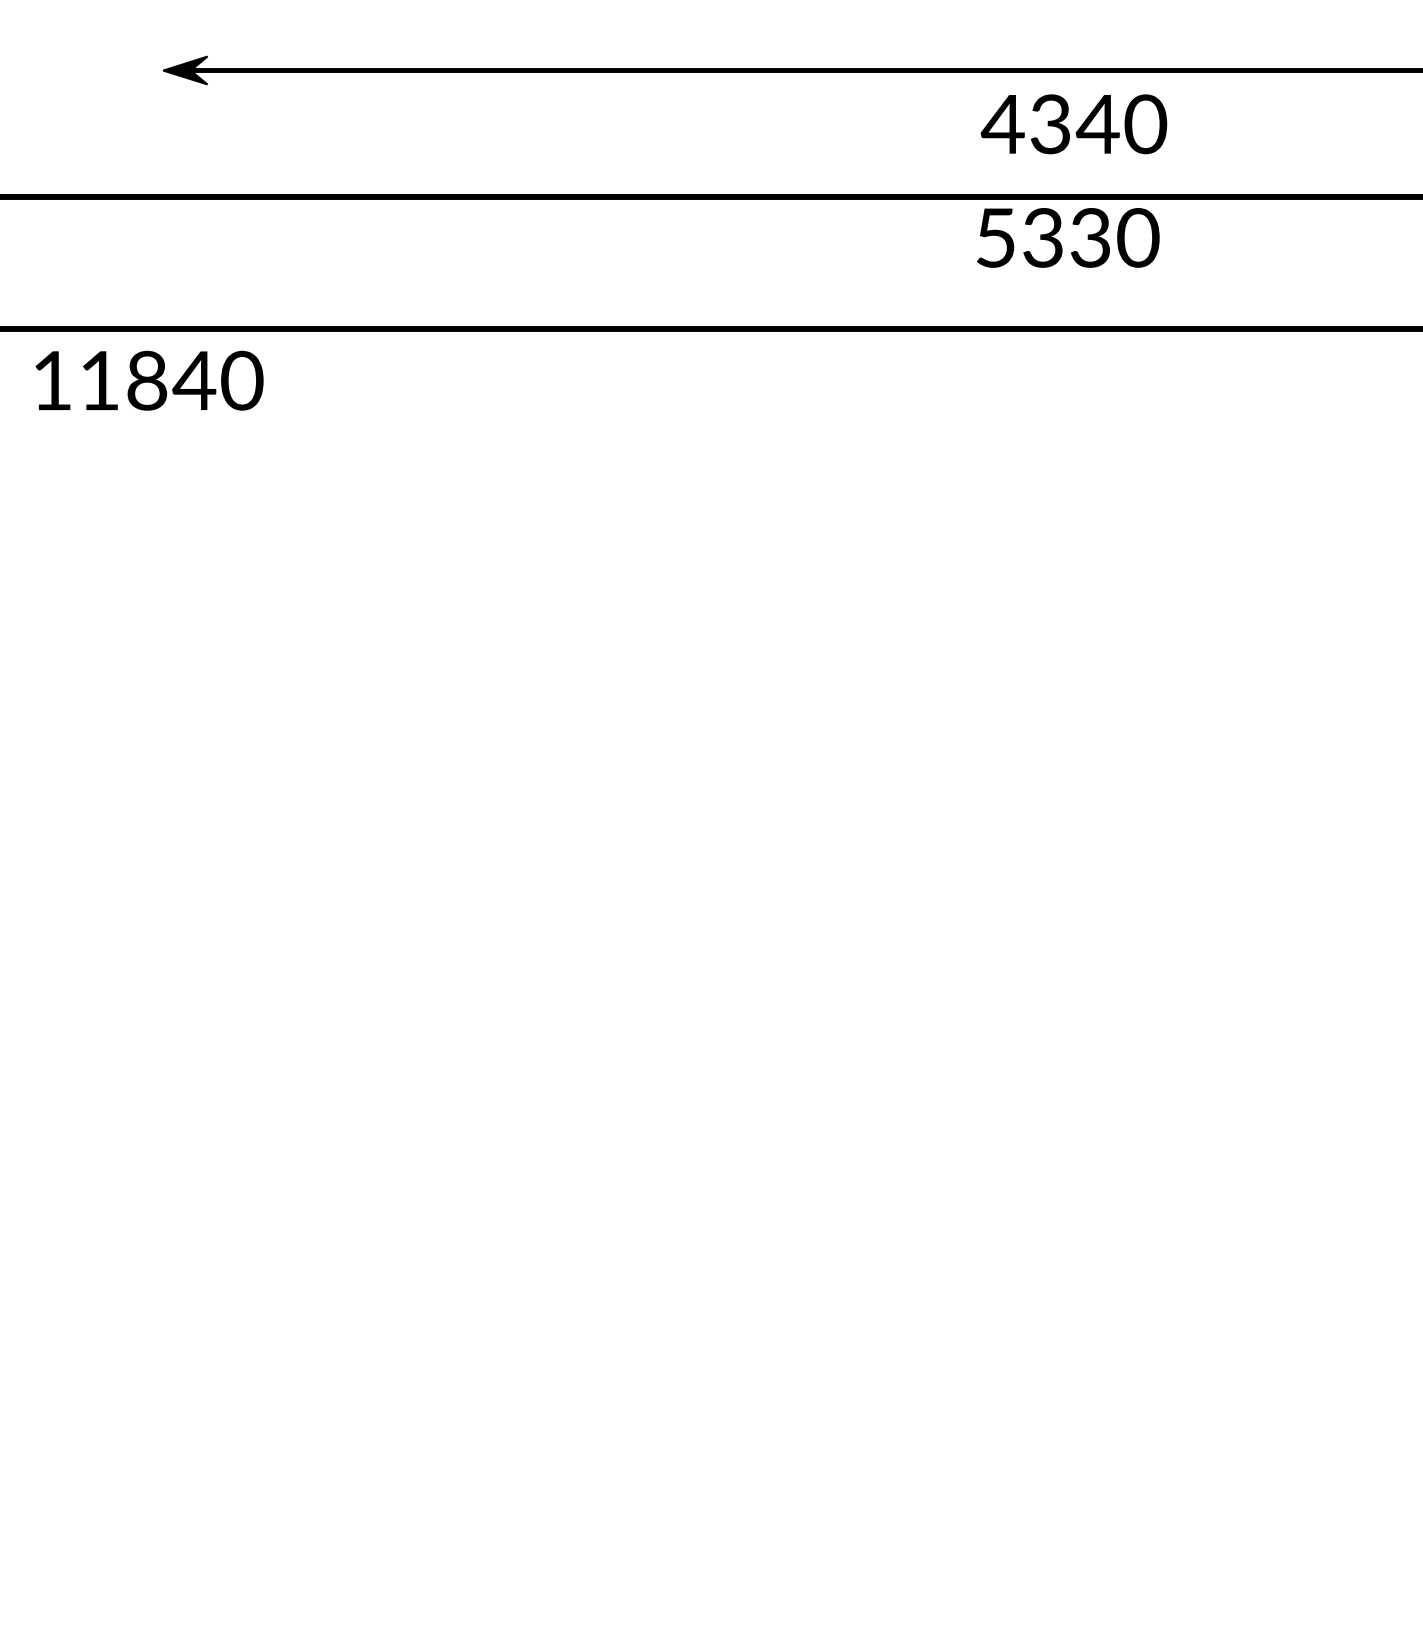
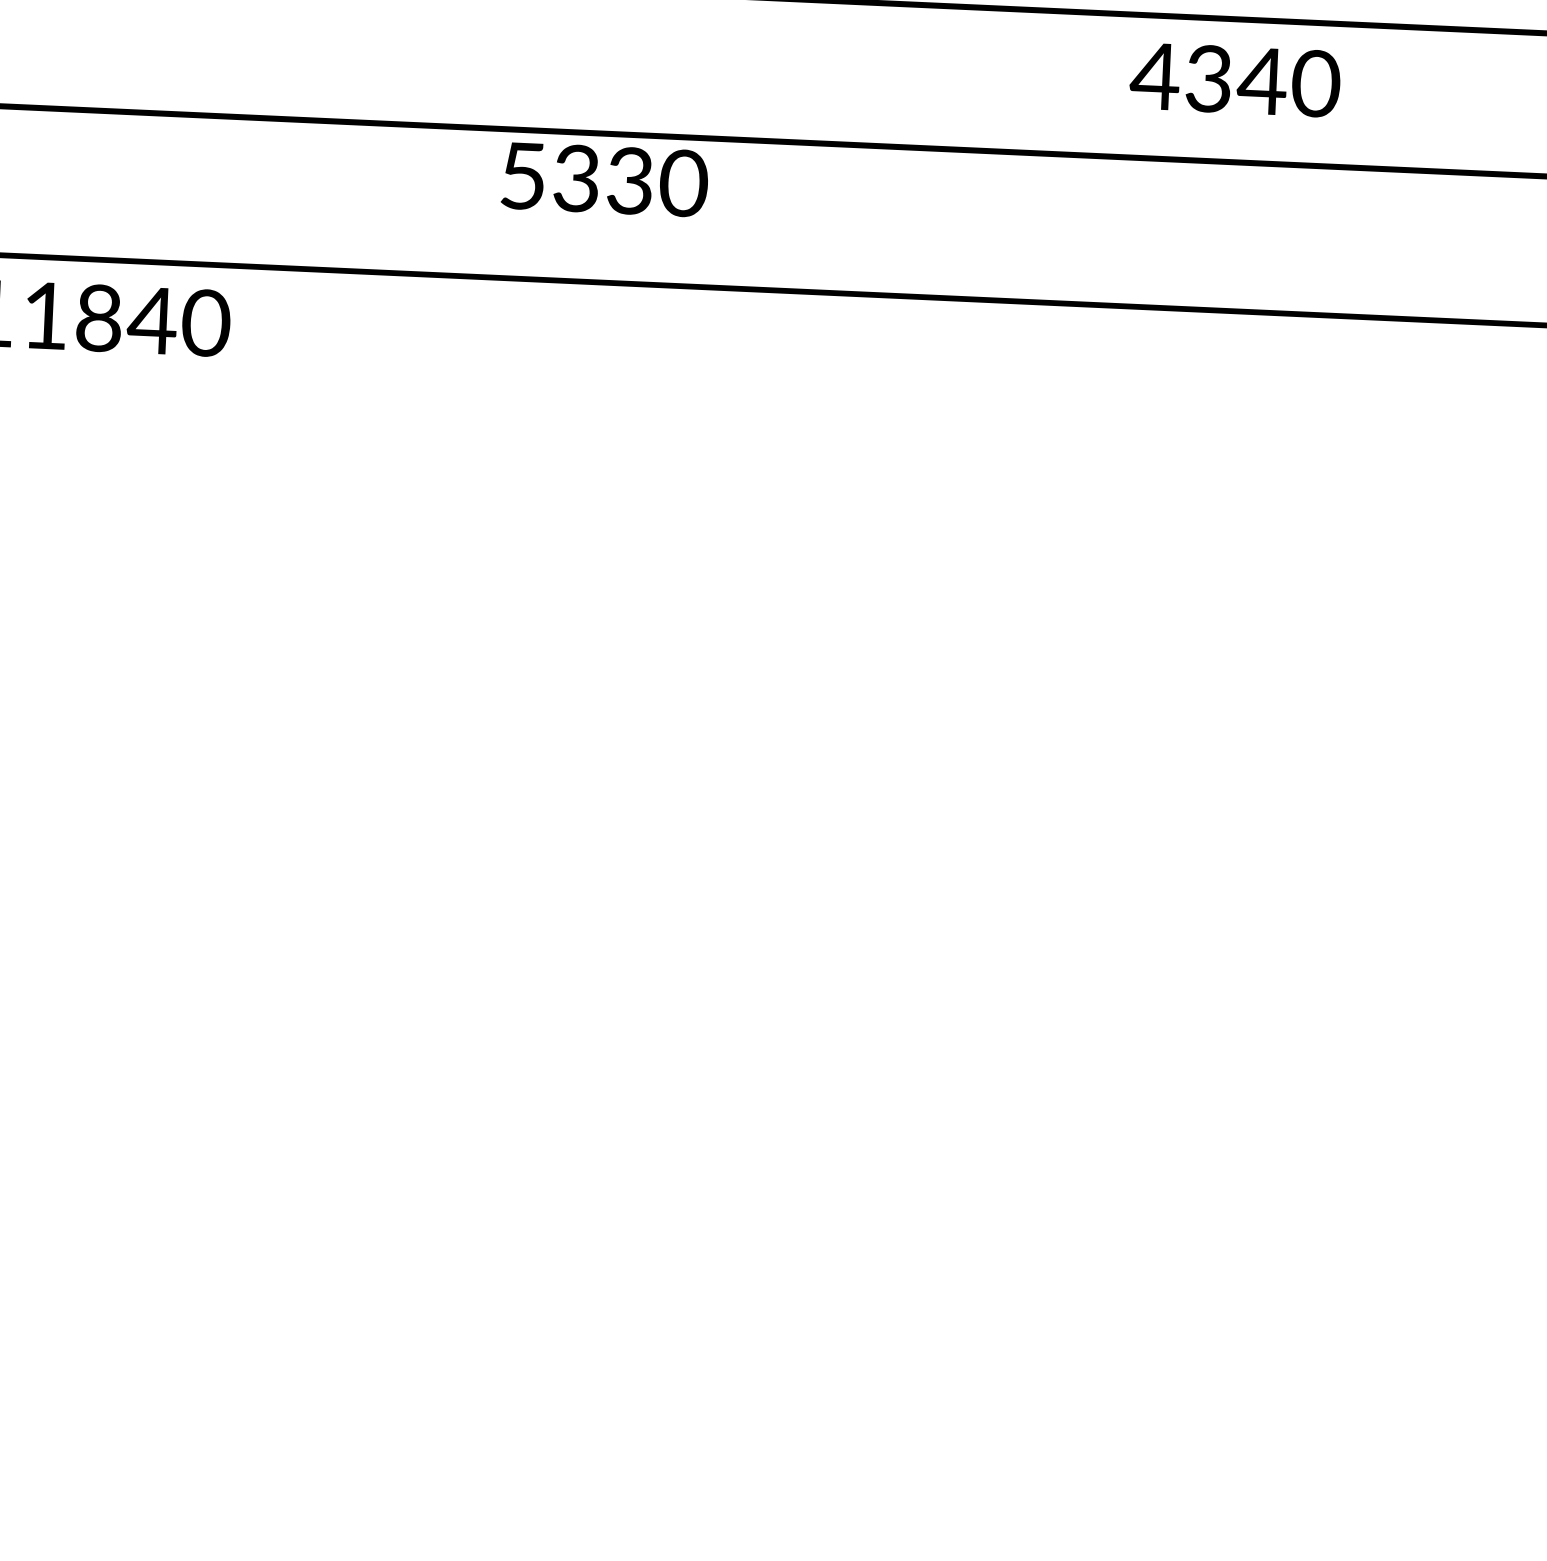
text: (1073, 124) -> (1234, 80), moved
text: (1068, 237) -> (605, 179), moved

